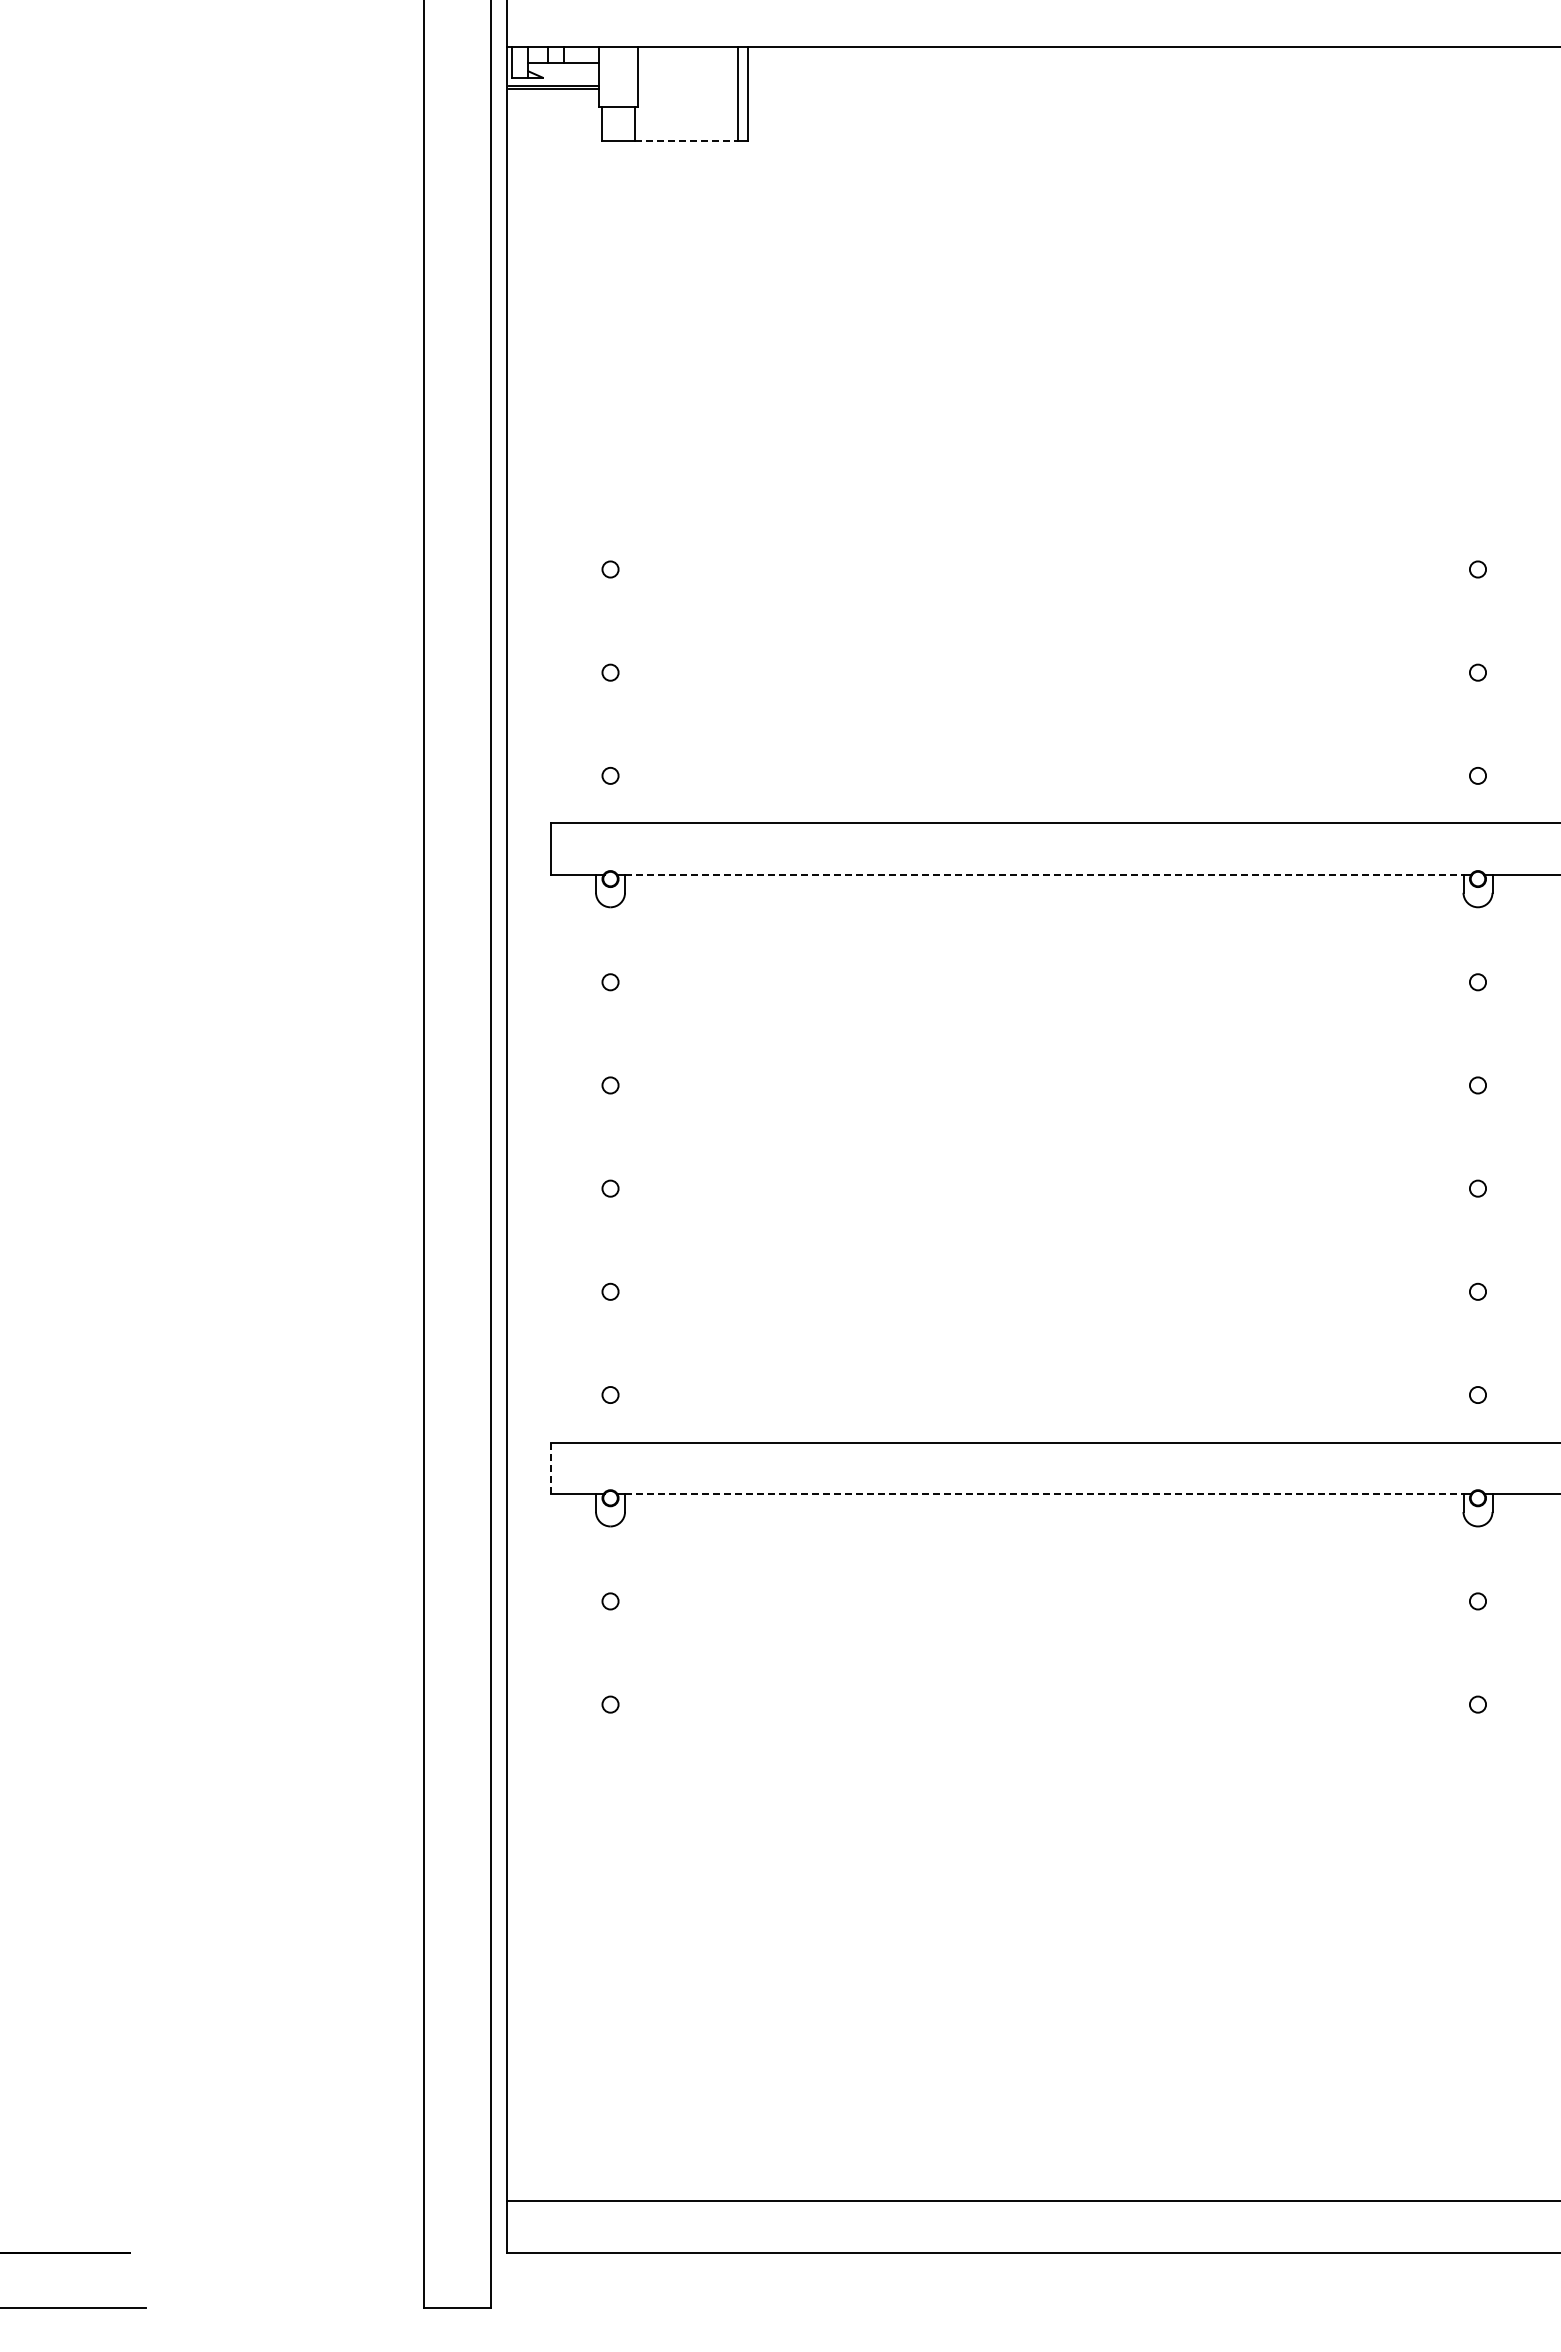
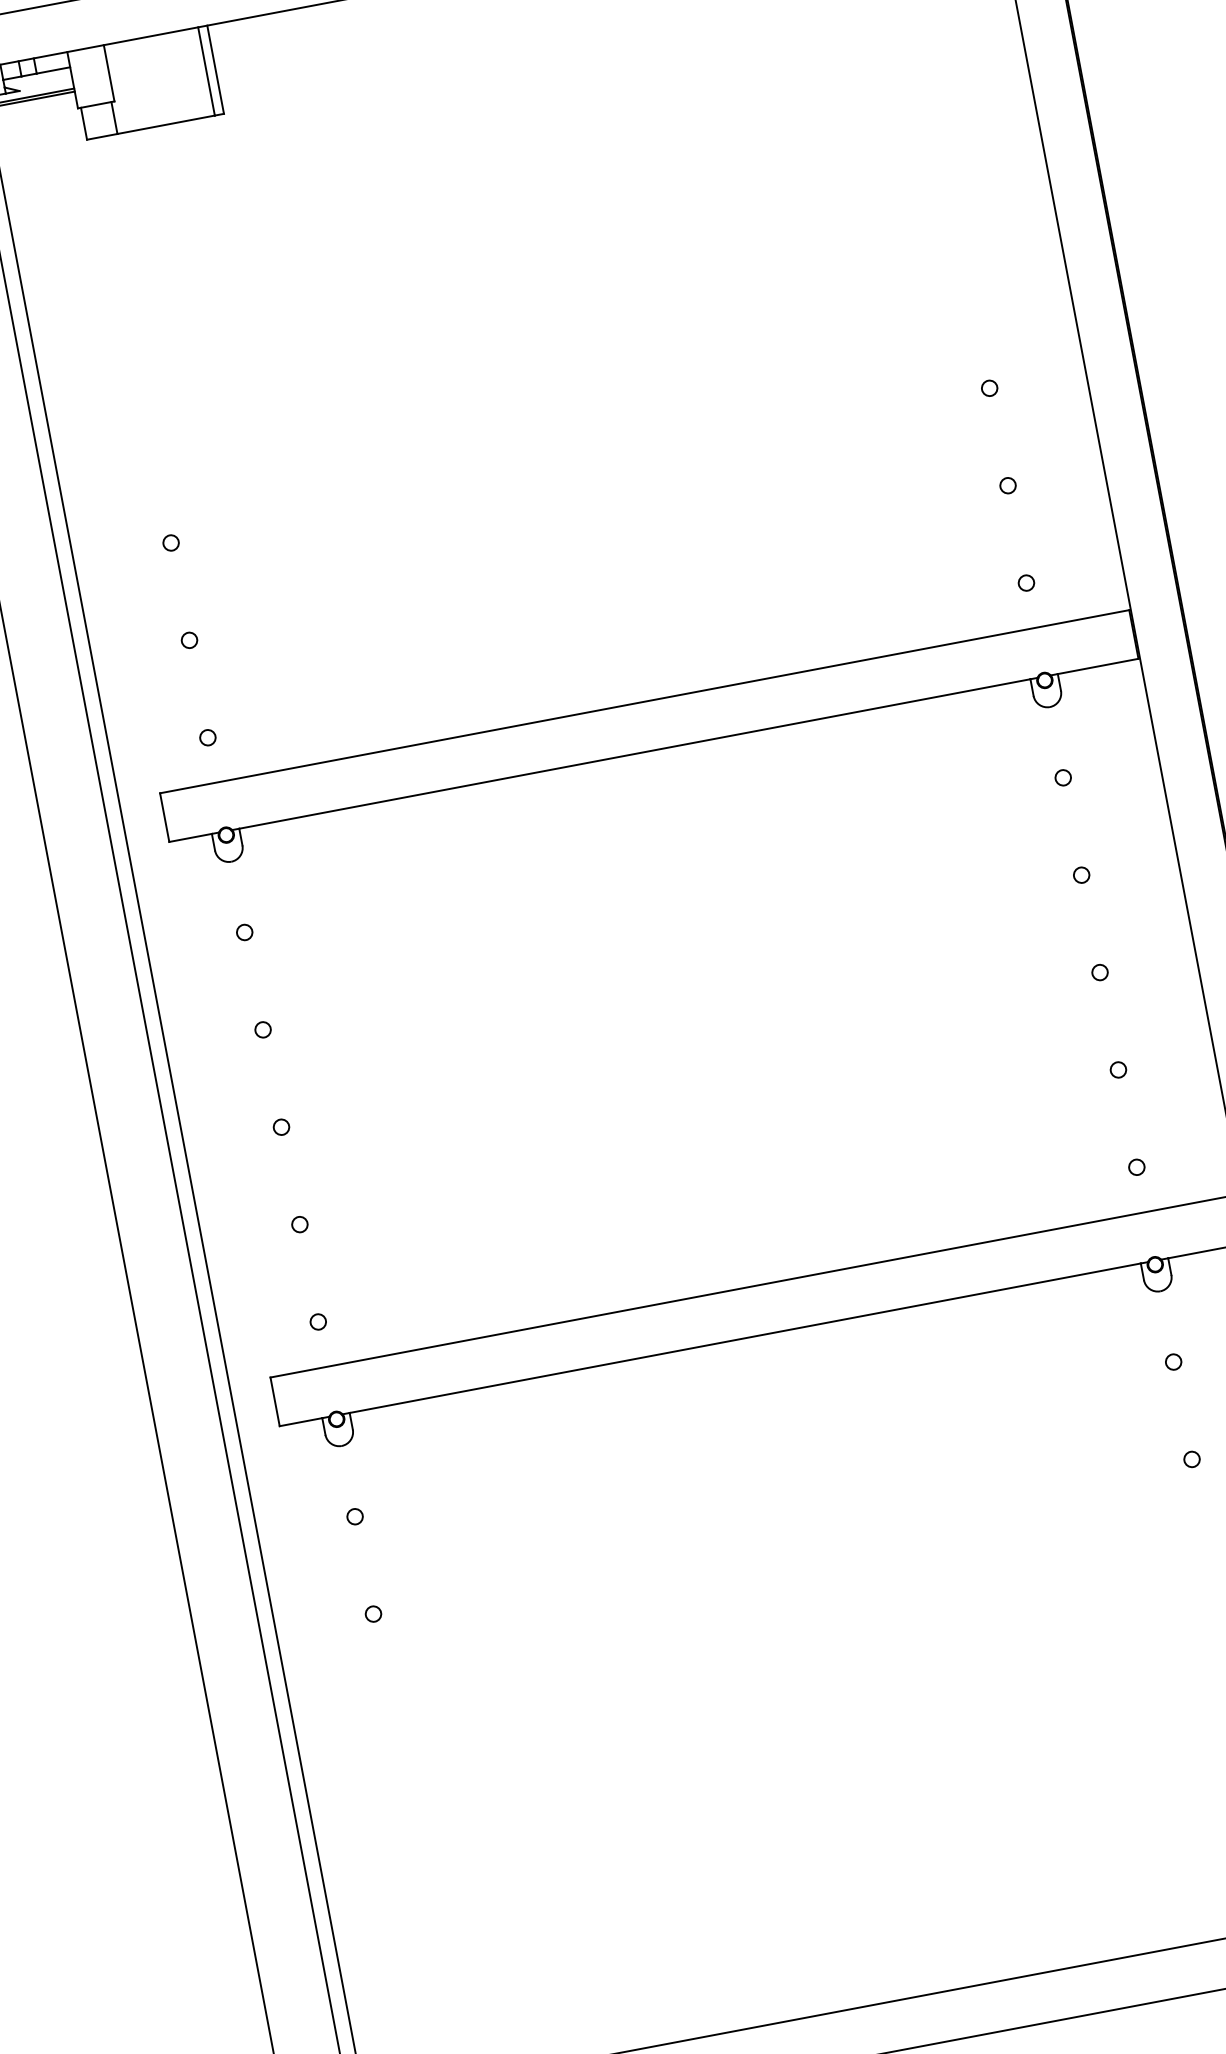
line: (686, 140) -> (166, 124), dashed -> solid
line: (1044, 875) -> (635, 754), dashed -> solid
line: (550, 1468) -> (274, 1402), dashed -> solid
line: (1044, 1494) -> (745, 1338), dashed -> solid

